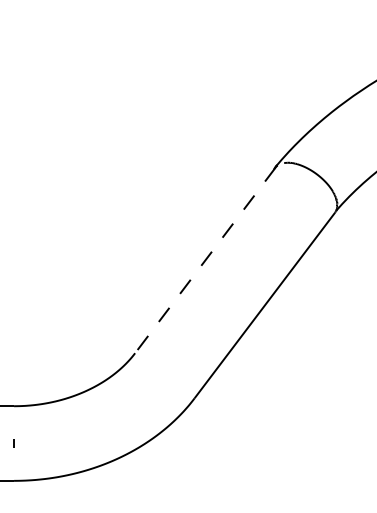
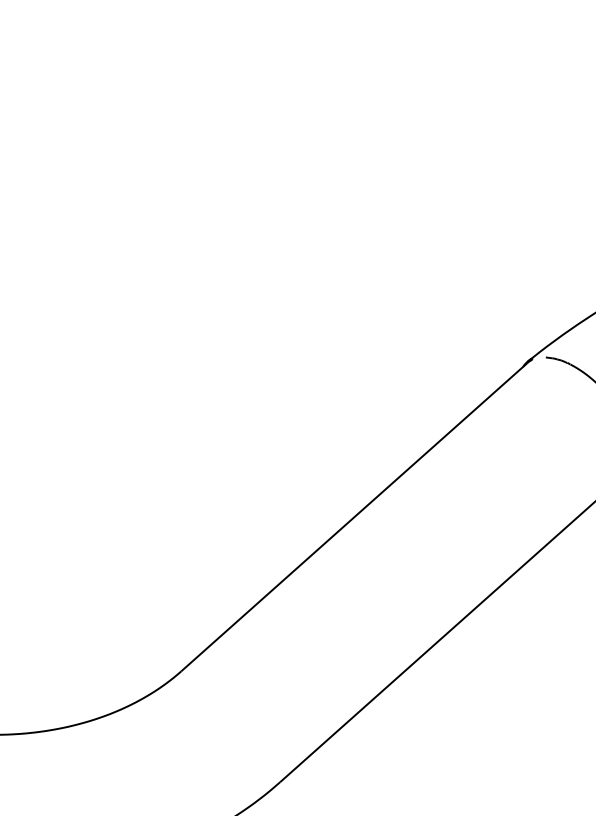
line: (205, 260) -> (354, 517), dashed -> solid

